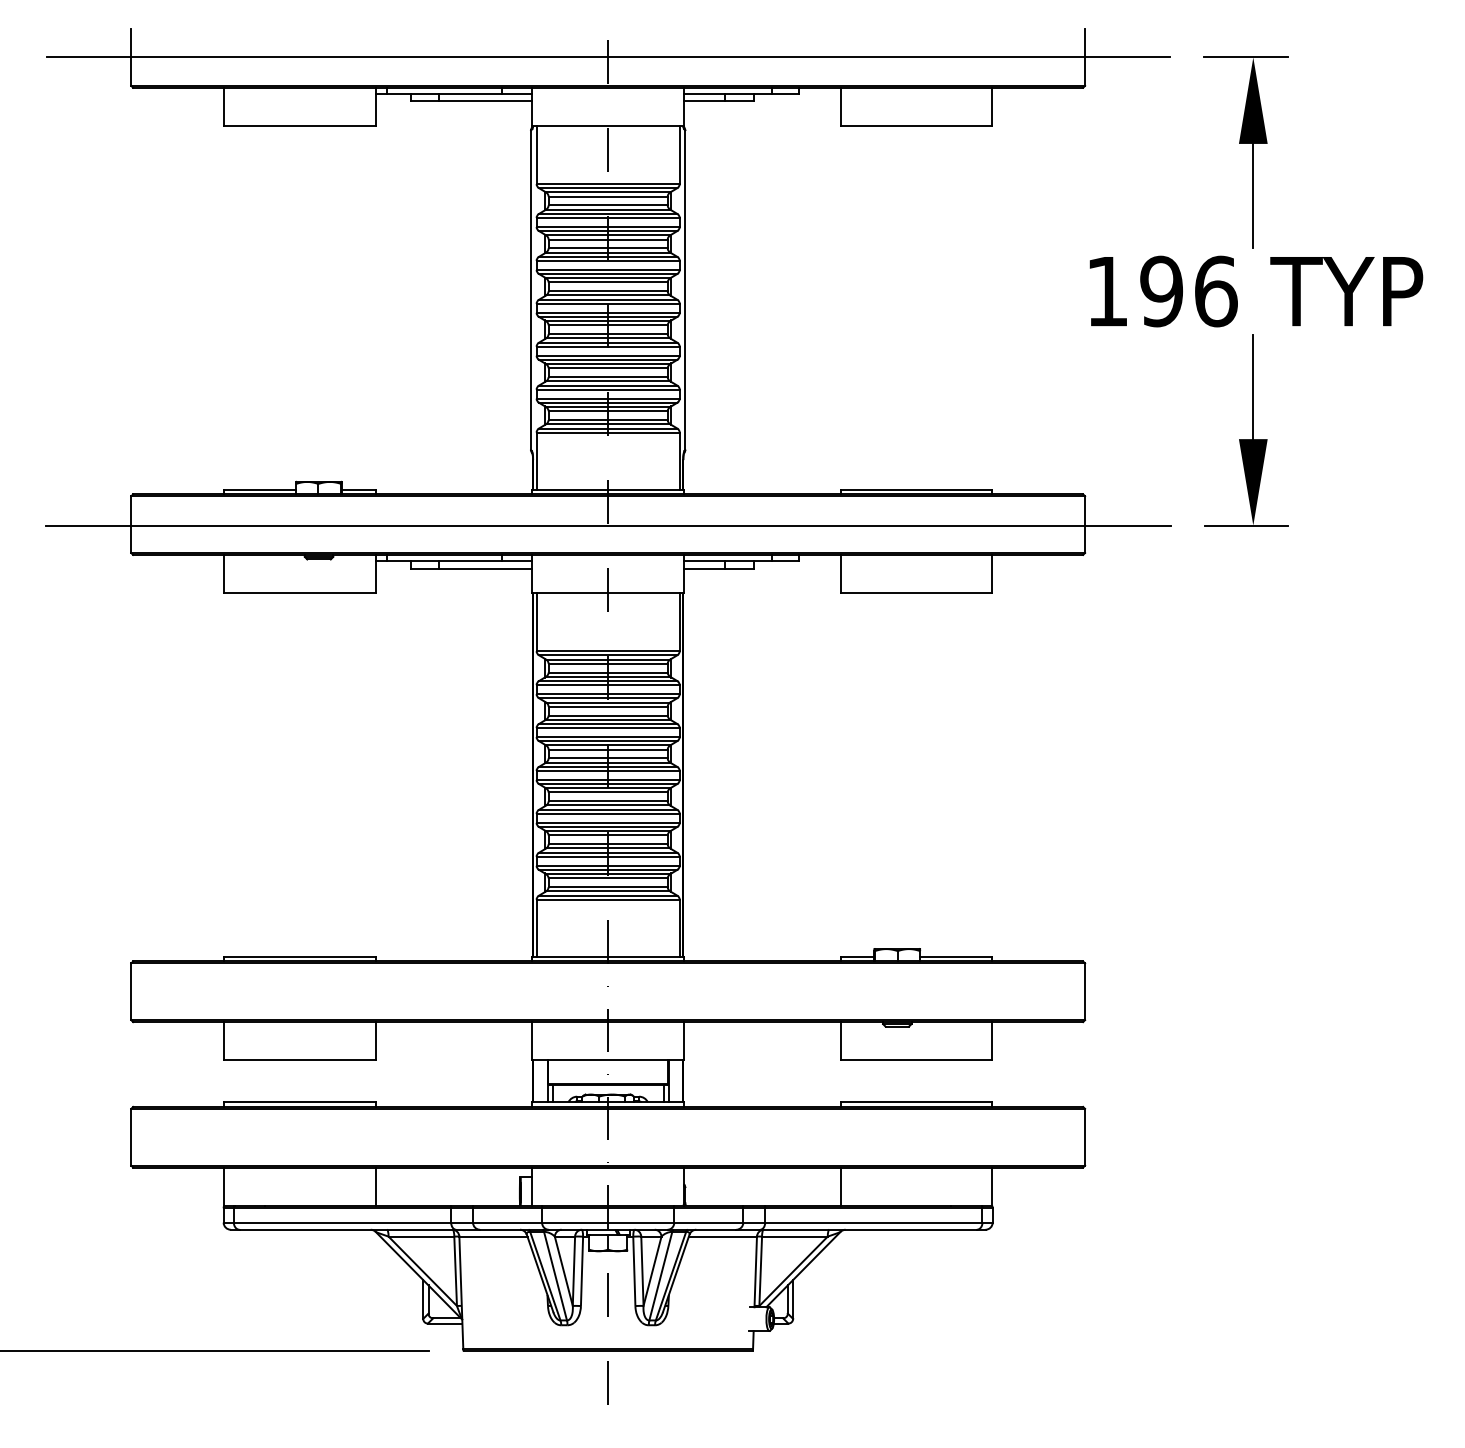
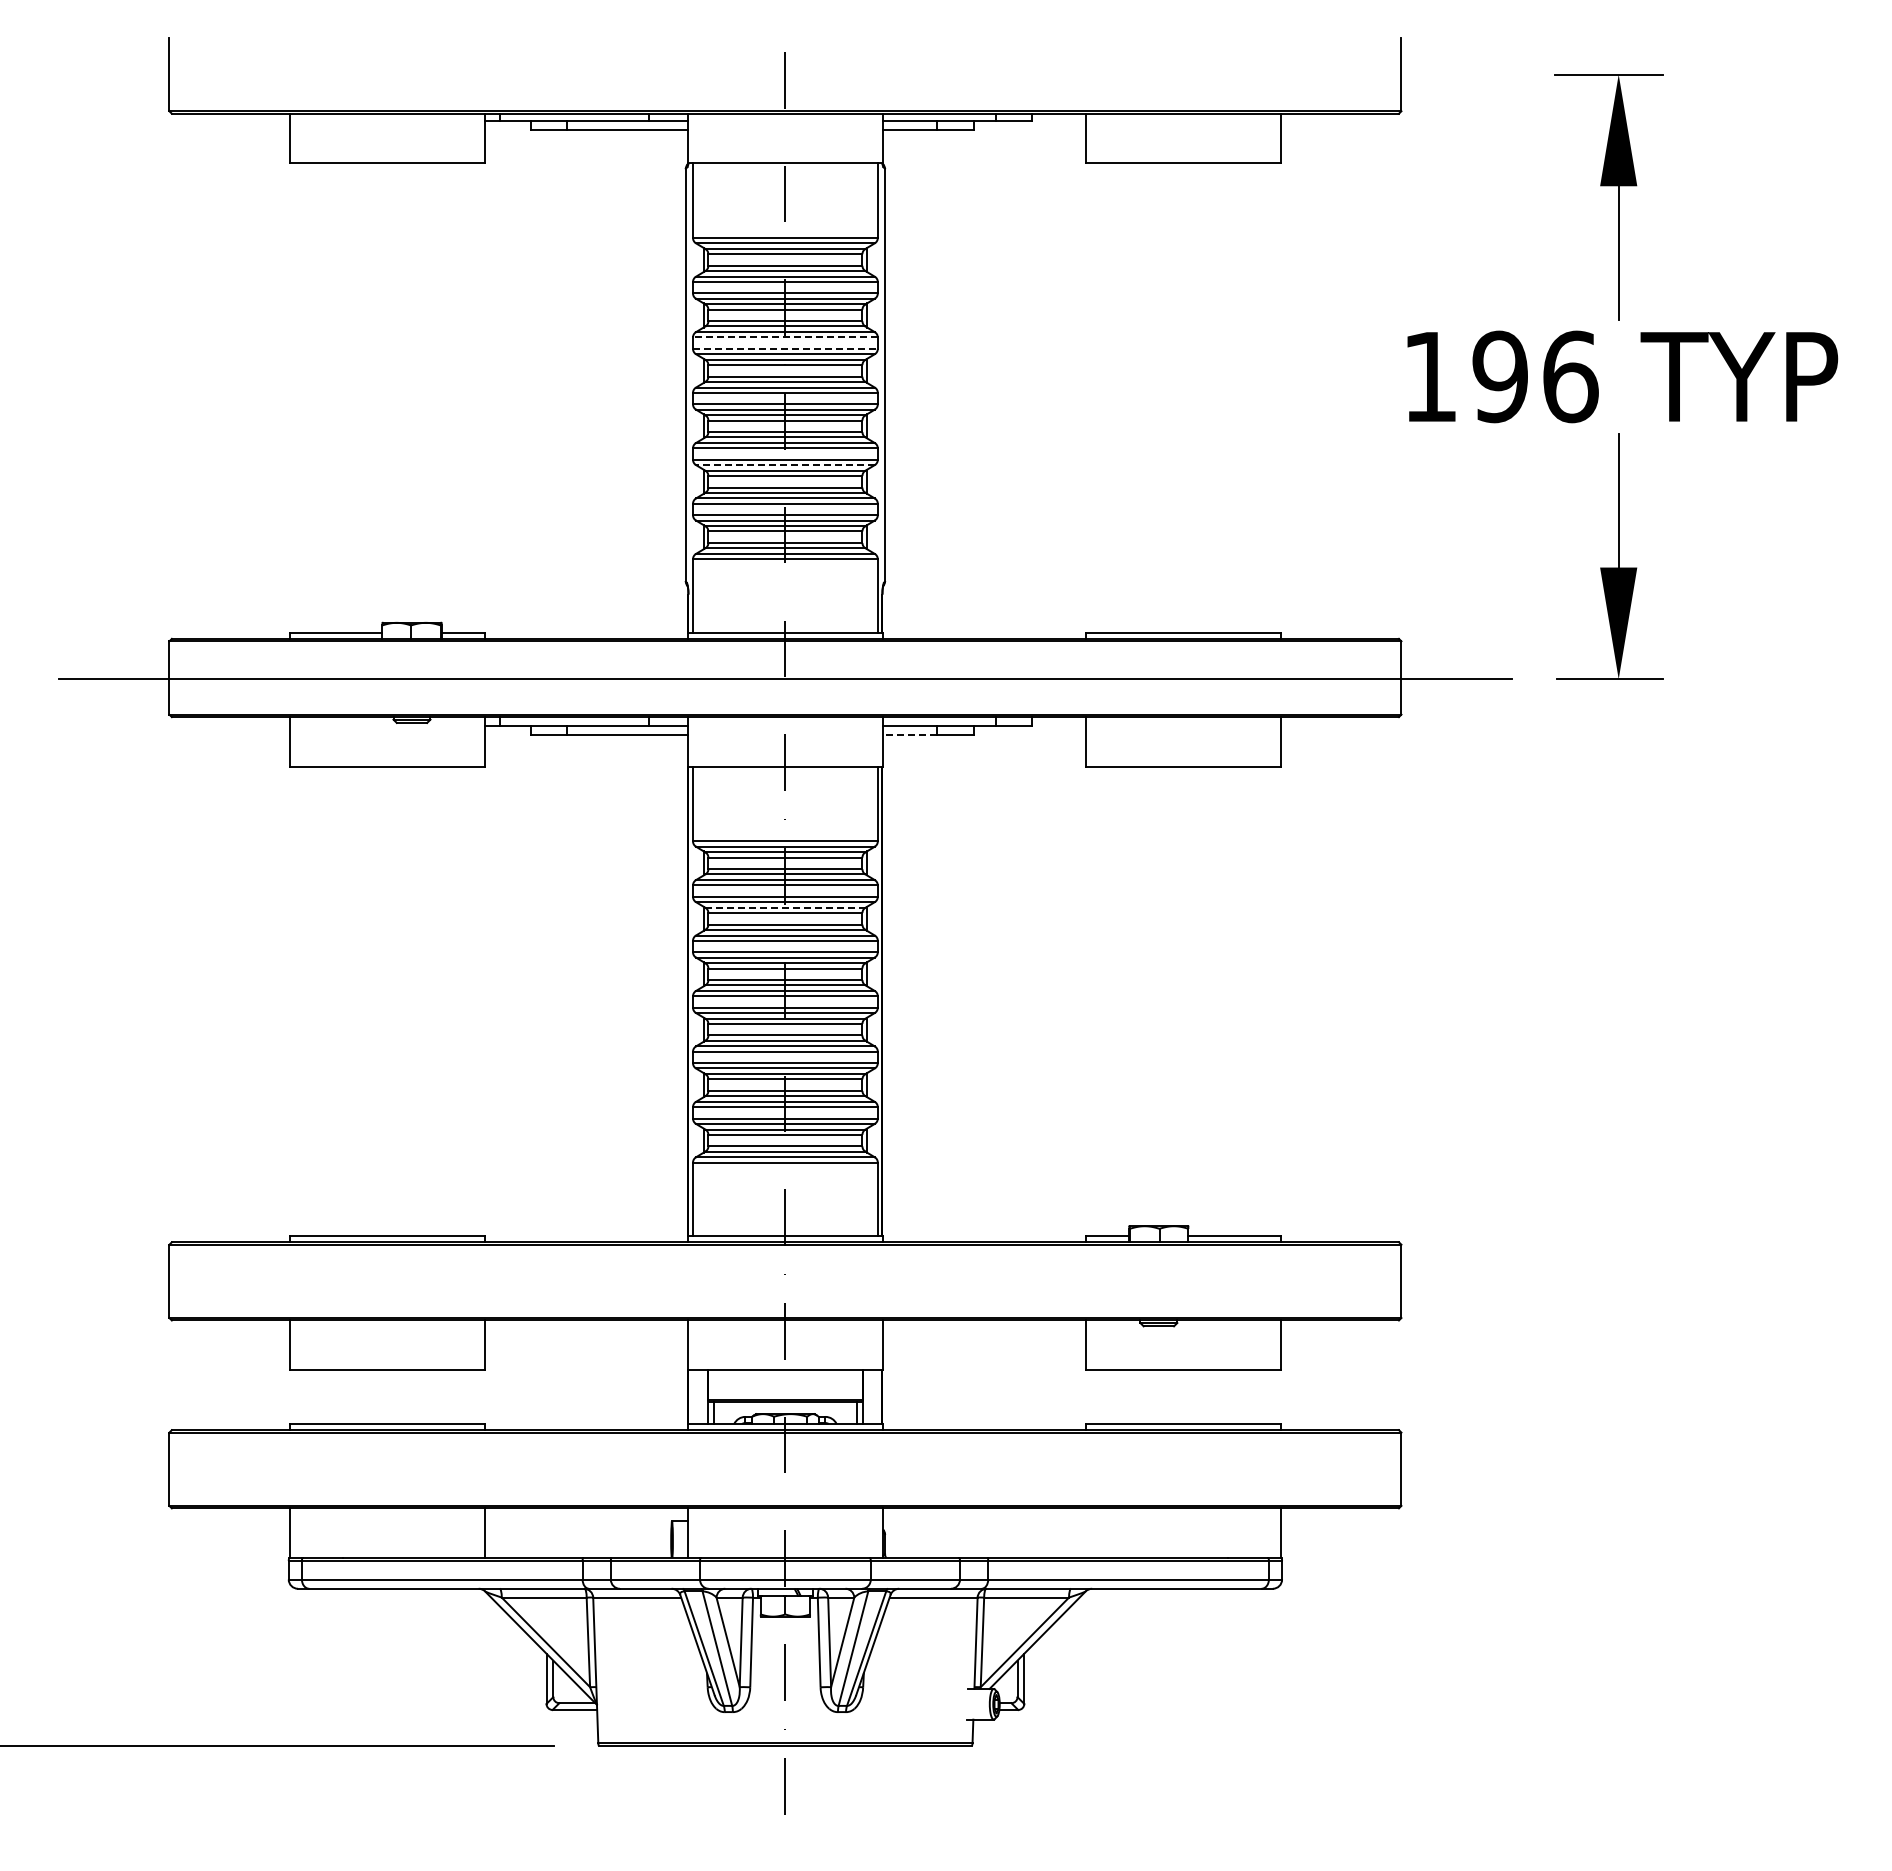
line: (608, 57) -> (785, 74), removed
line: (607, 261) -> (784, 337), solid -> dashed
line: (608, 269) -> (785, 348), solid -> dashed
line: (607, 360) -> (784, 465), solid -> dashed
line: (704, 568) -> (909, 734), solid -> dashed
line: (608, 702) -> (785, 907), solid -> dashed
line: (840, 1186) -> (1085, 1532), removed

